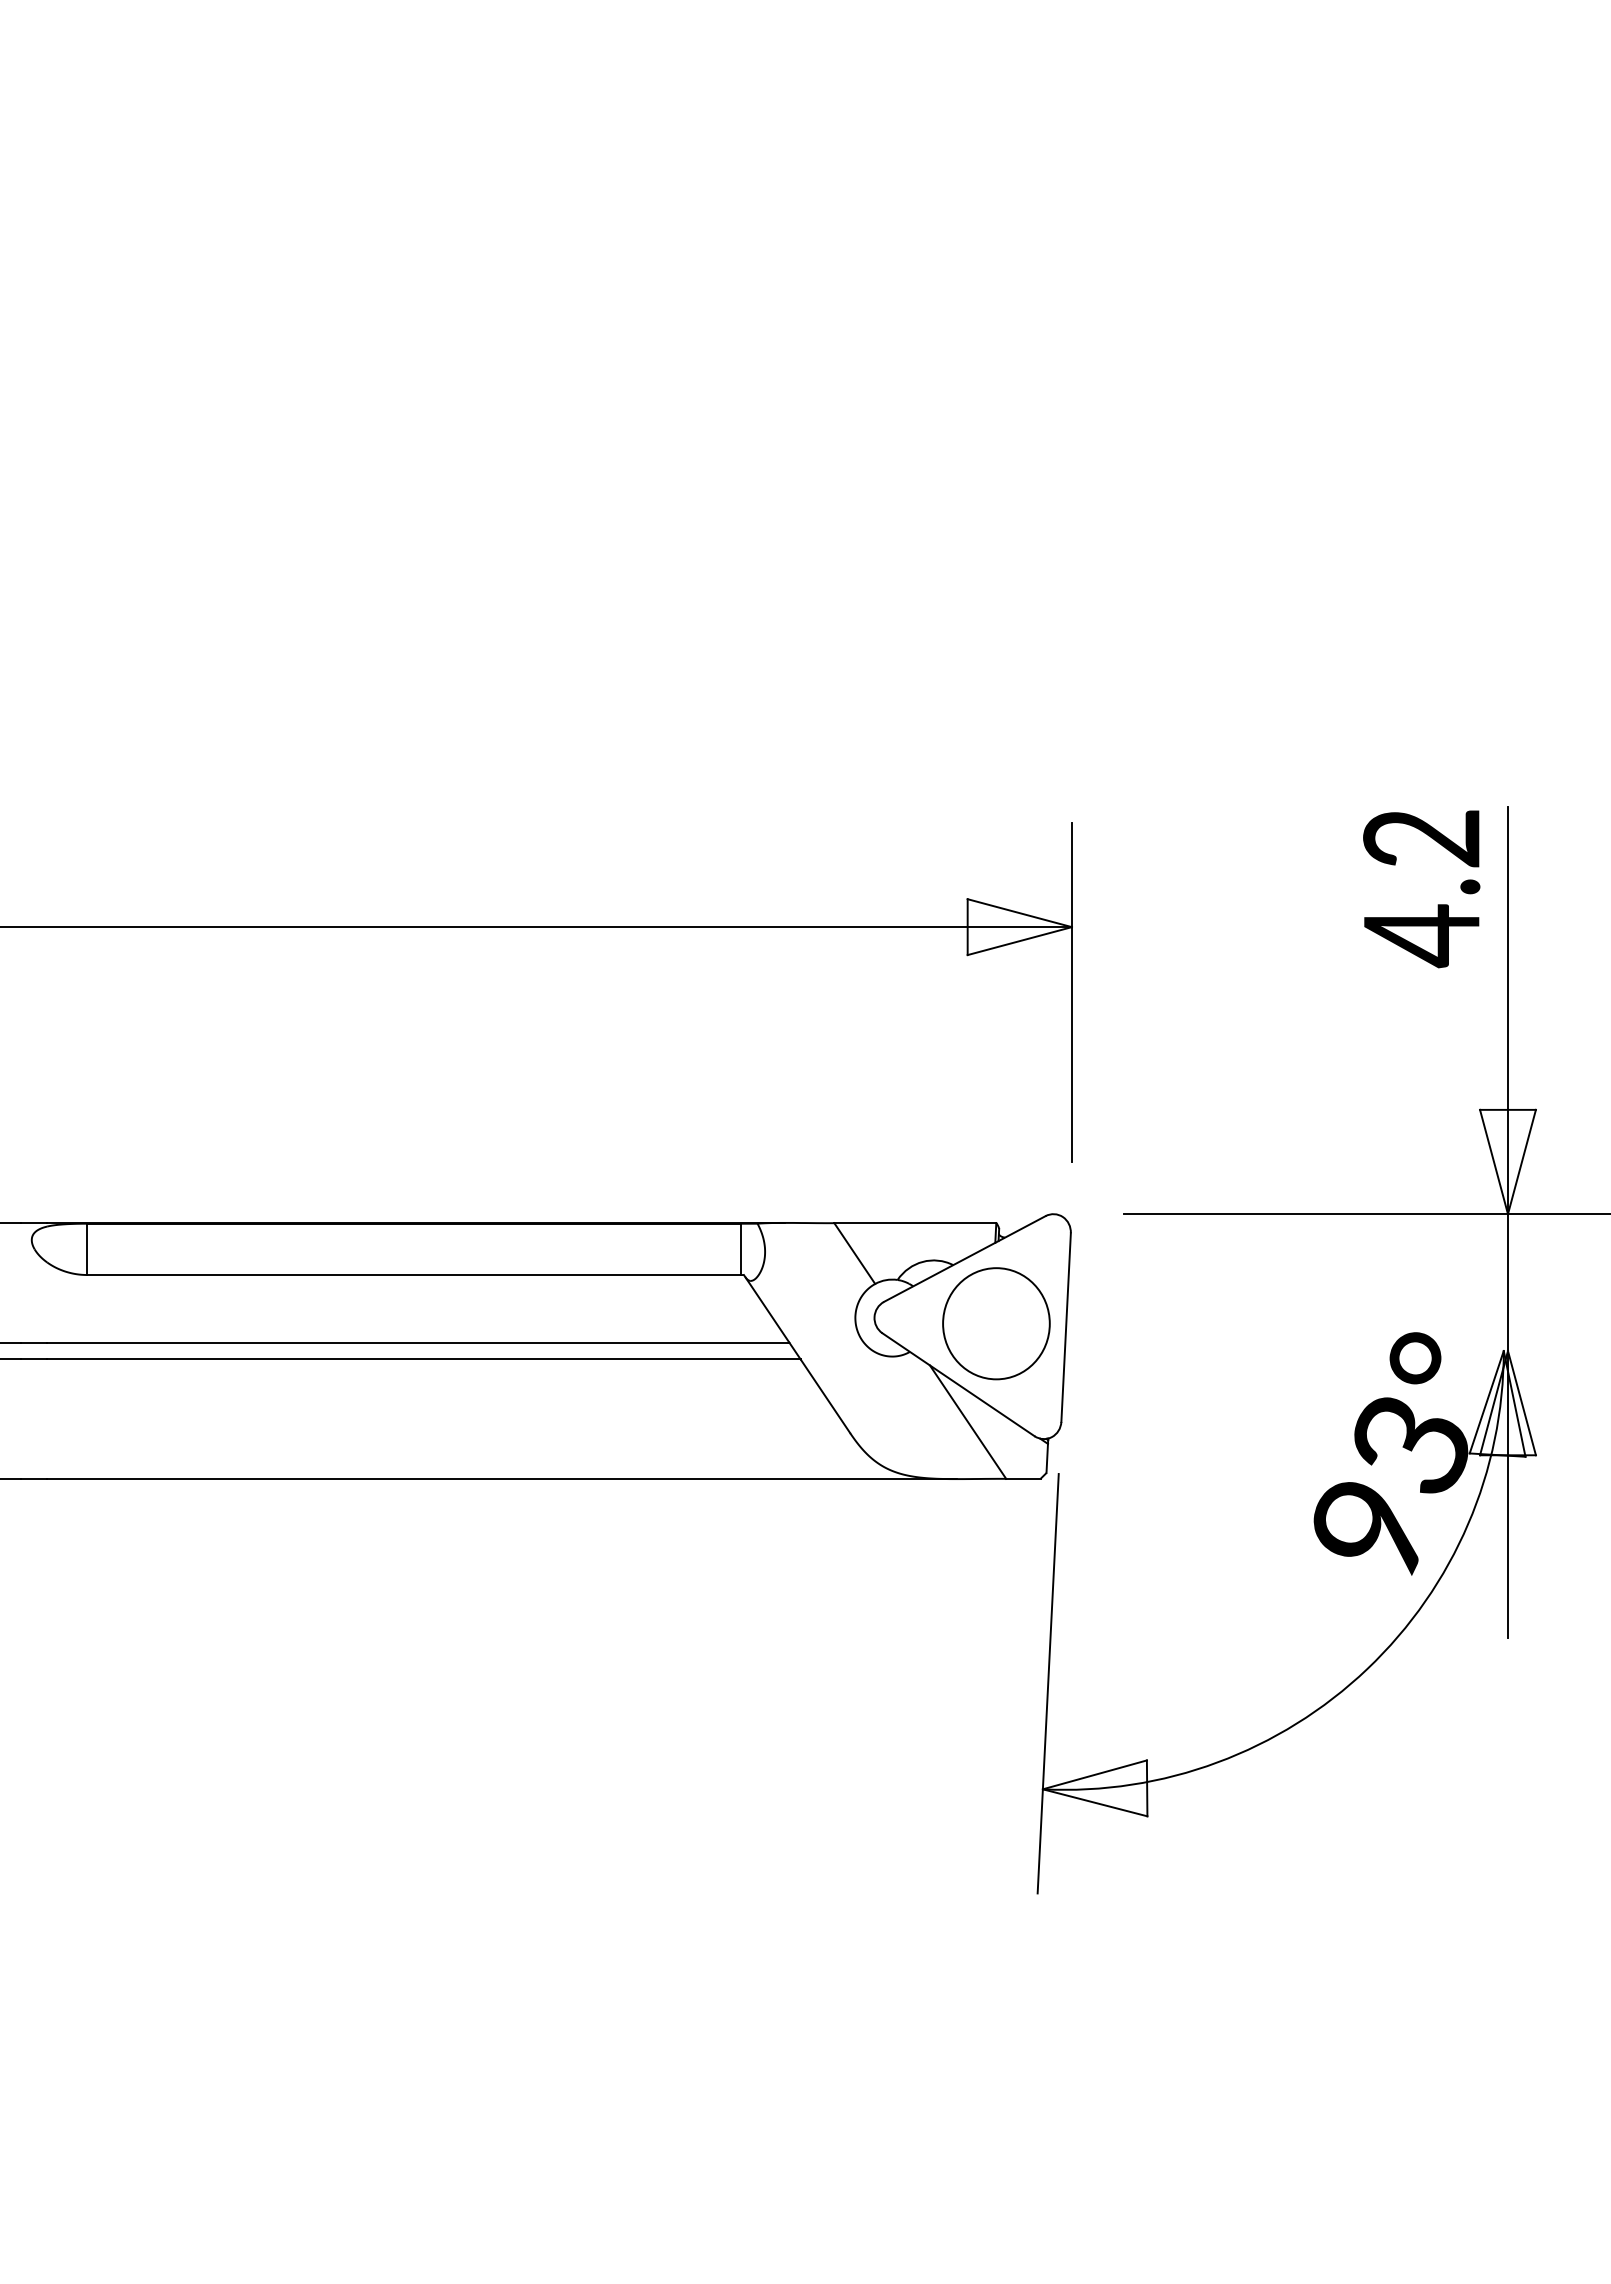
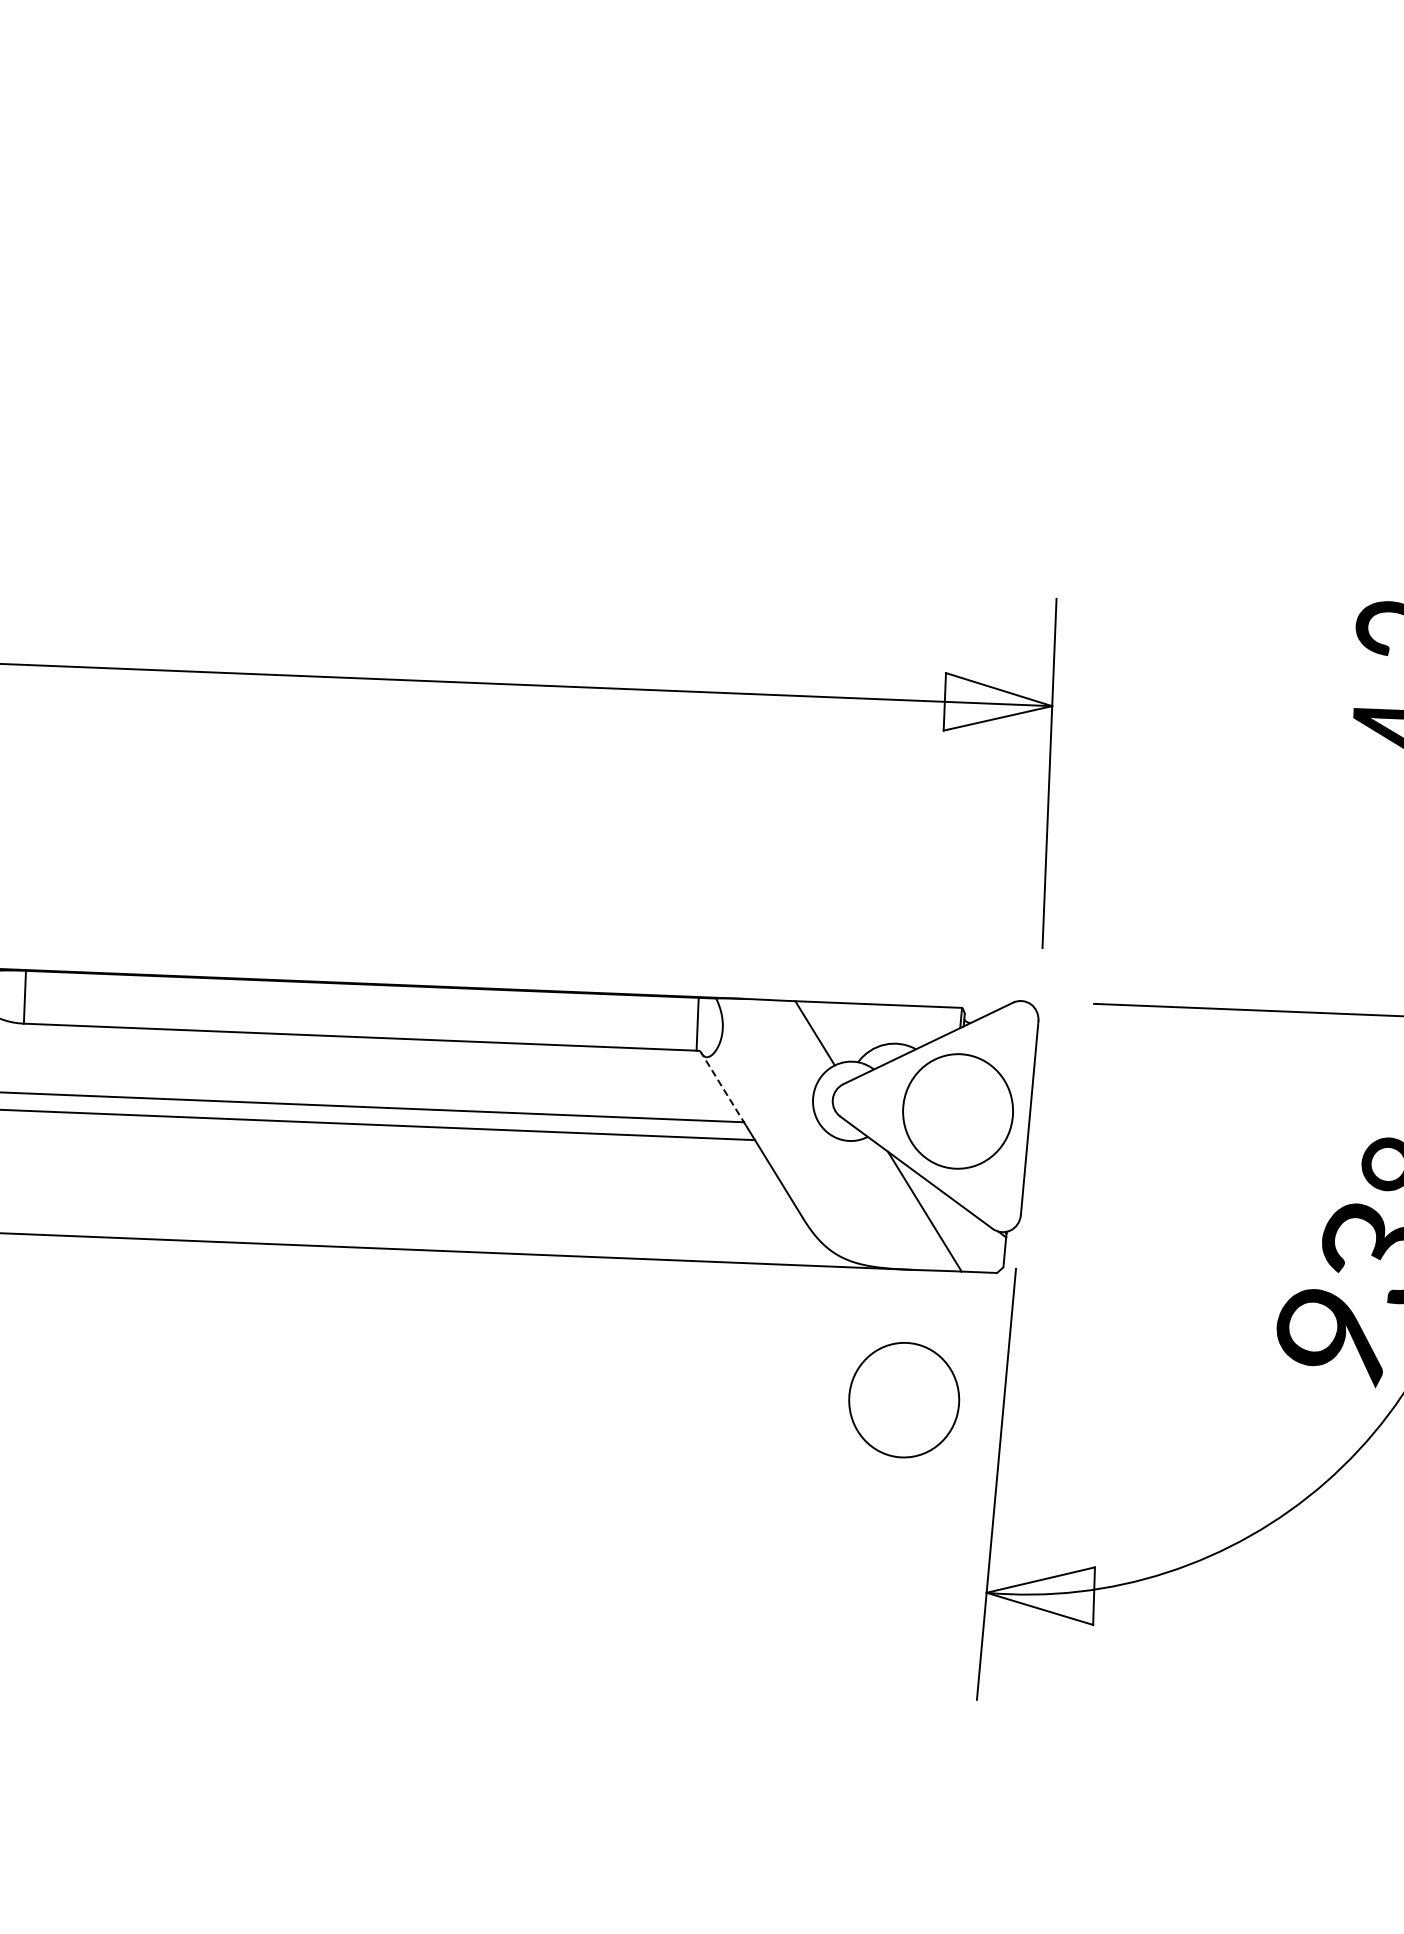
line: (766, 1308) -> (721, 1086), solid -> dashed
part: (955, 1605) -> (904, 1399), added

